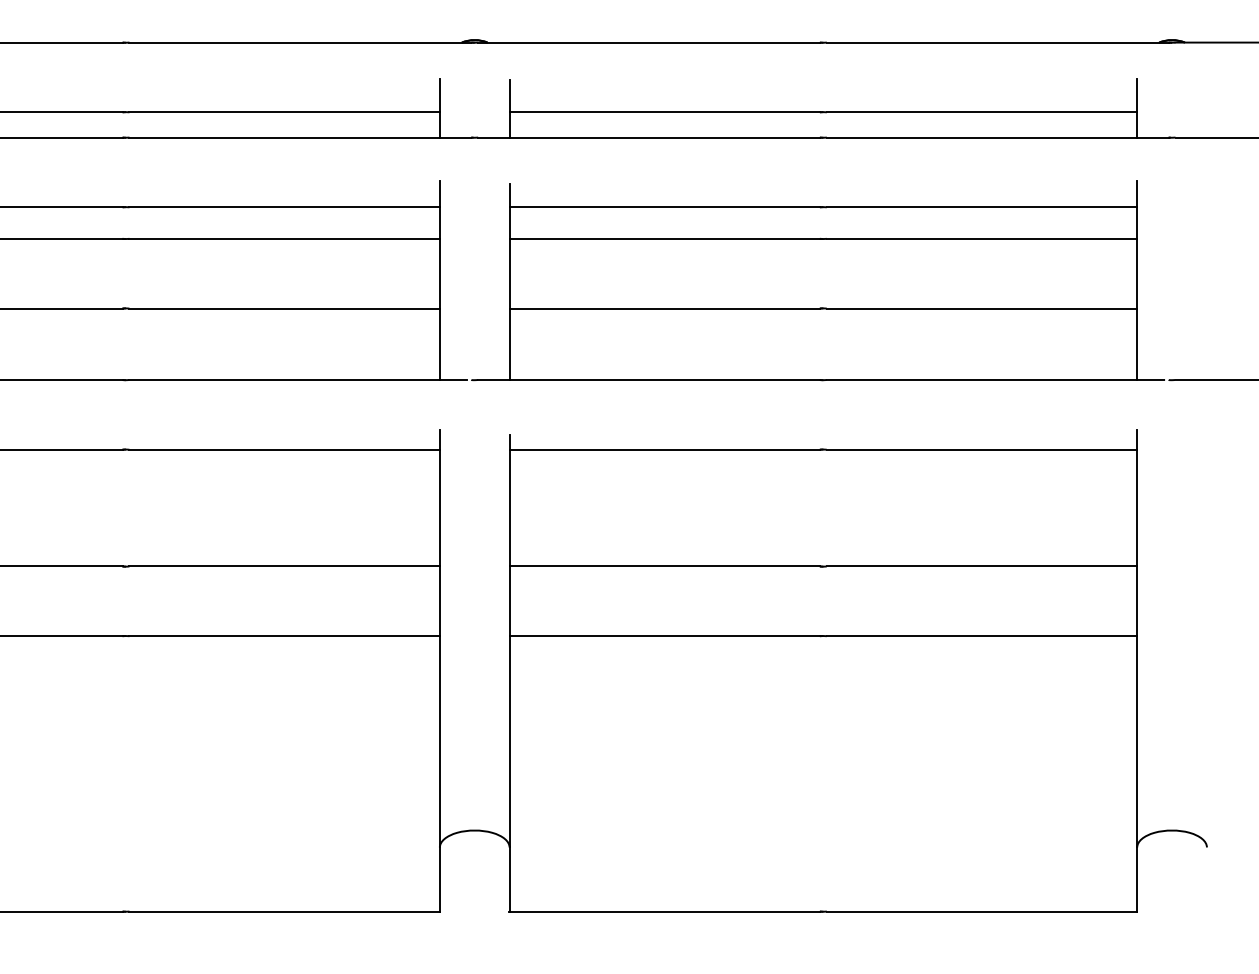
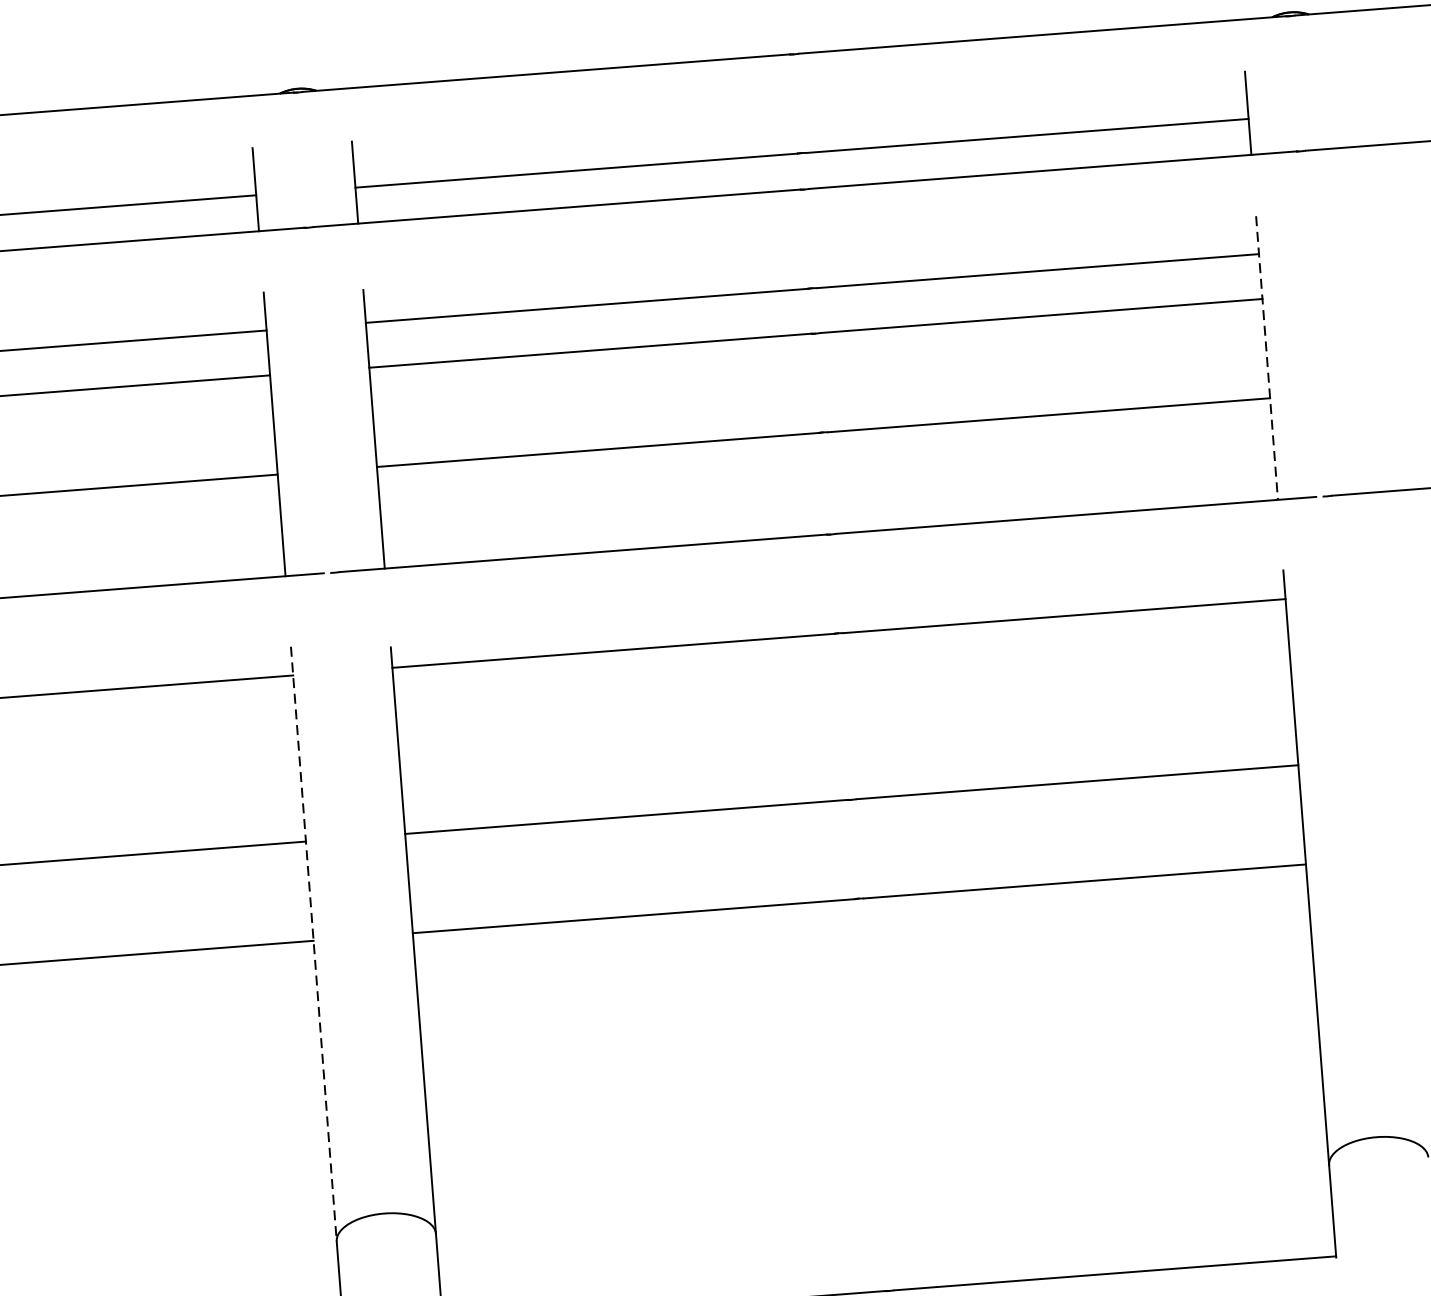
line: (1137, 280) -> (1267, 358), solid -> dashed
line: (439, 638) -> (313, 944), solid -> dashed

